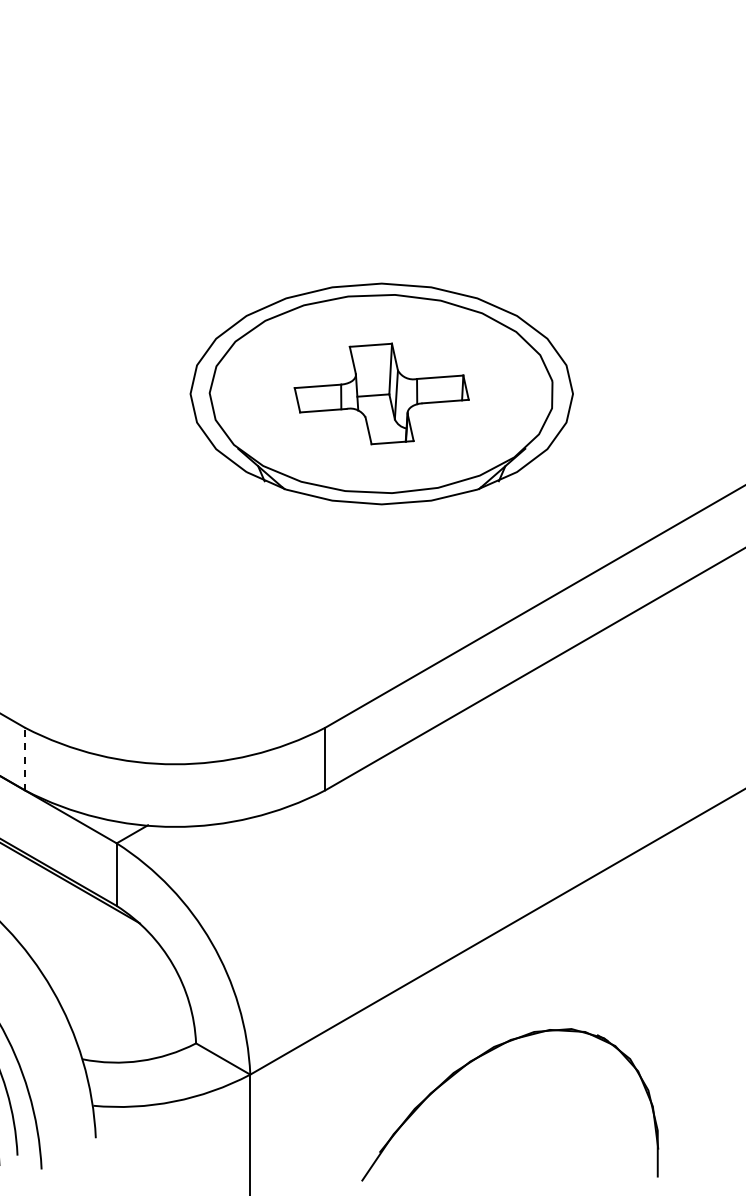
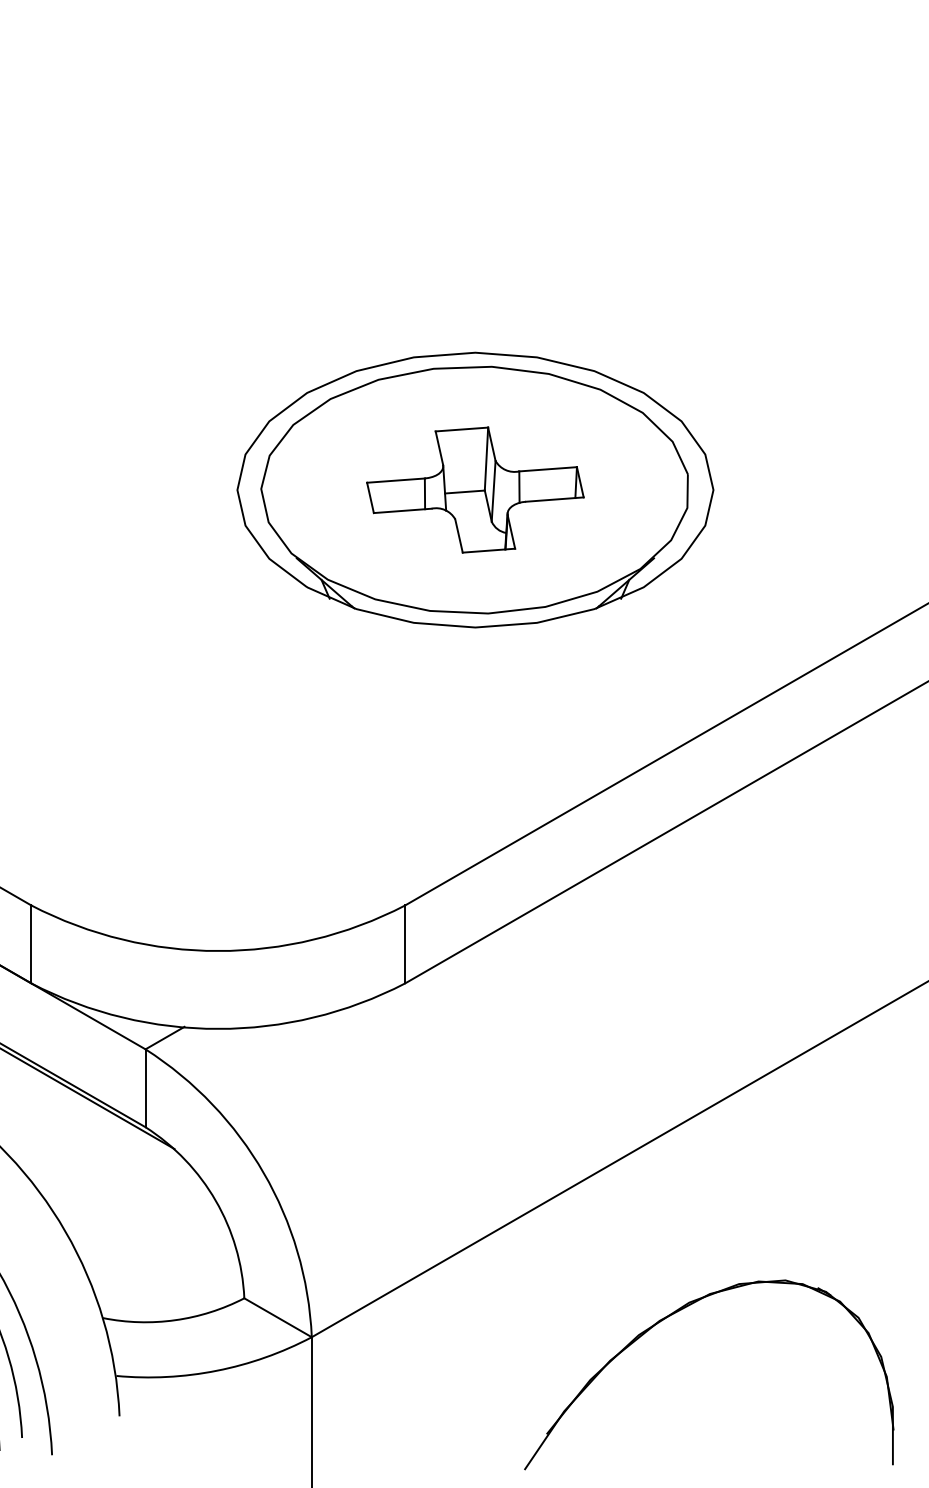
line: (25, 759) -> (31, 944), dashed -> solid
part: (480, 1057) -> (672, 1315), moved

